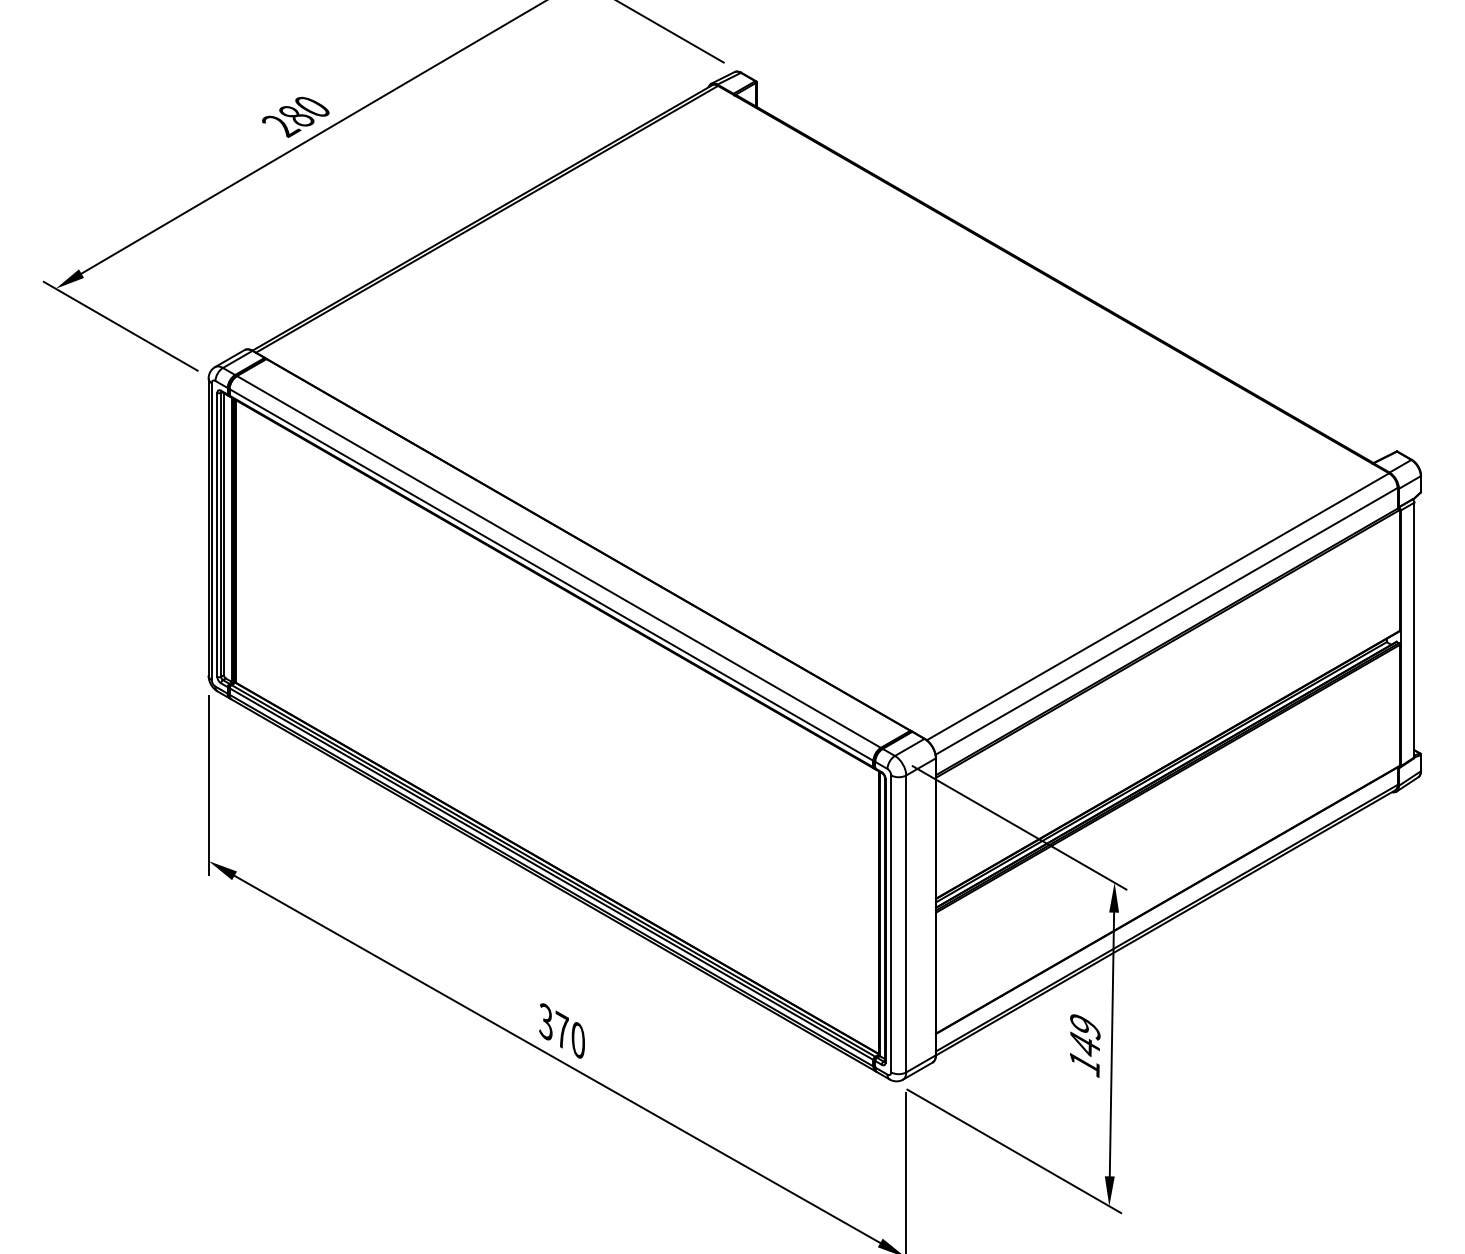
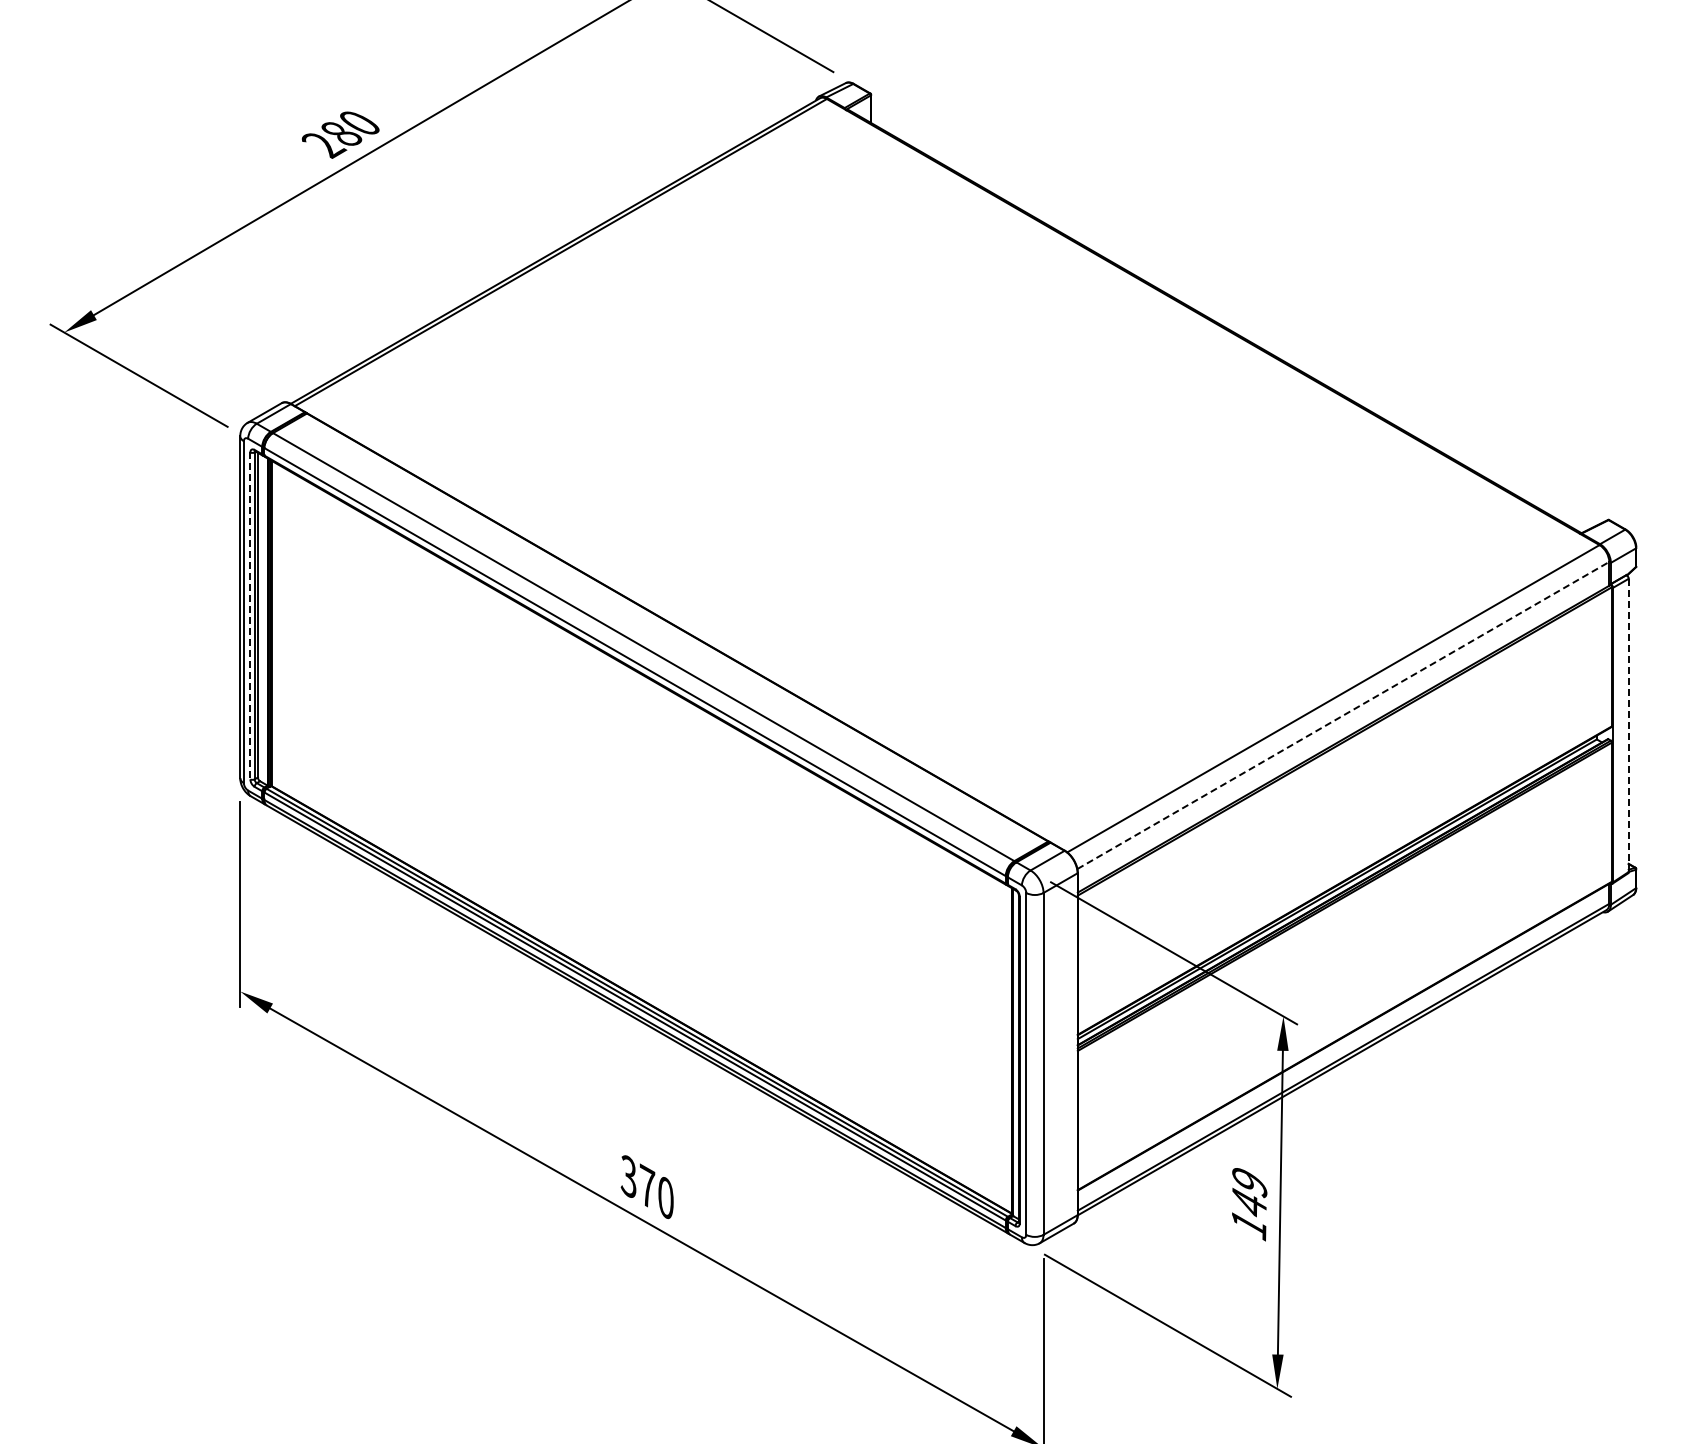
line: (217, 535) -> (250, 616), solid -> dashed
line: (1166, 621) -> (1343, 715), solid -> dashed
line: (1414, 630) -> (1628, 725), solid -> dashed

